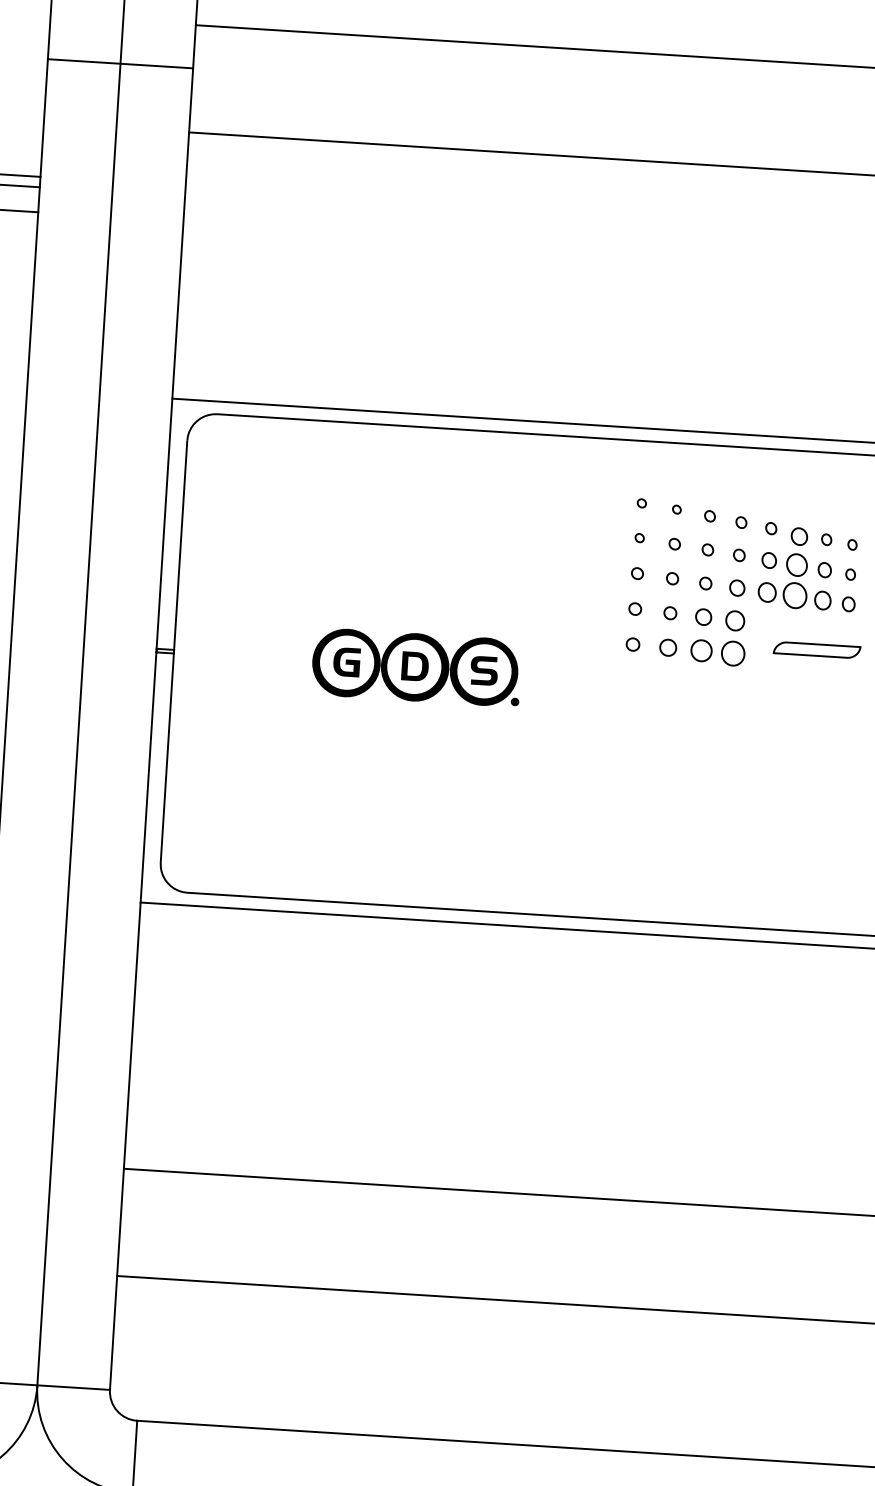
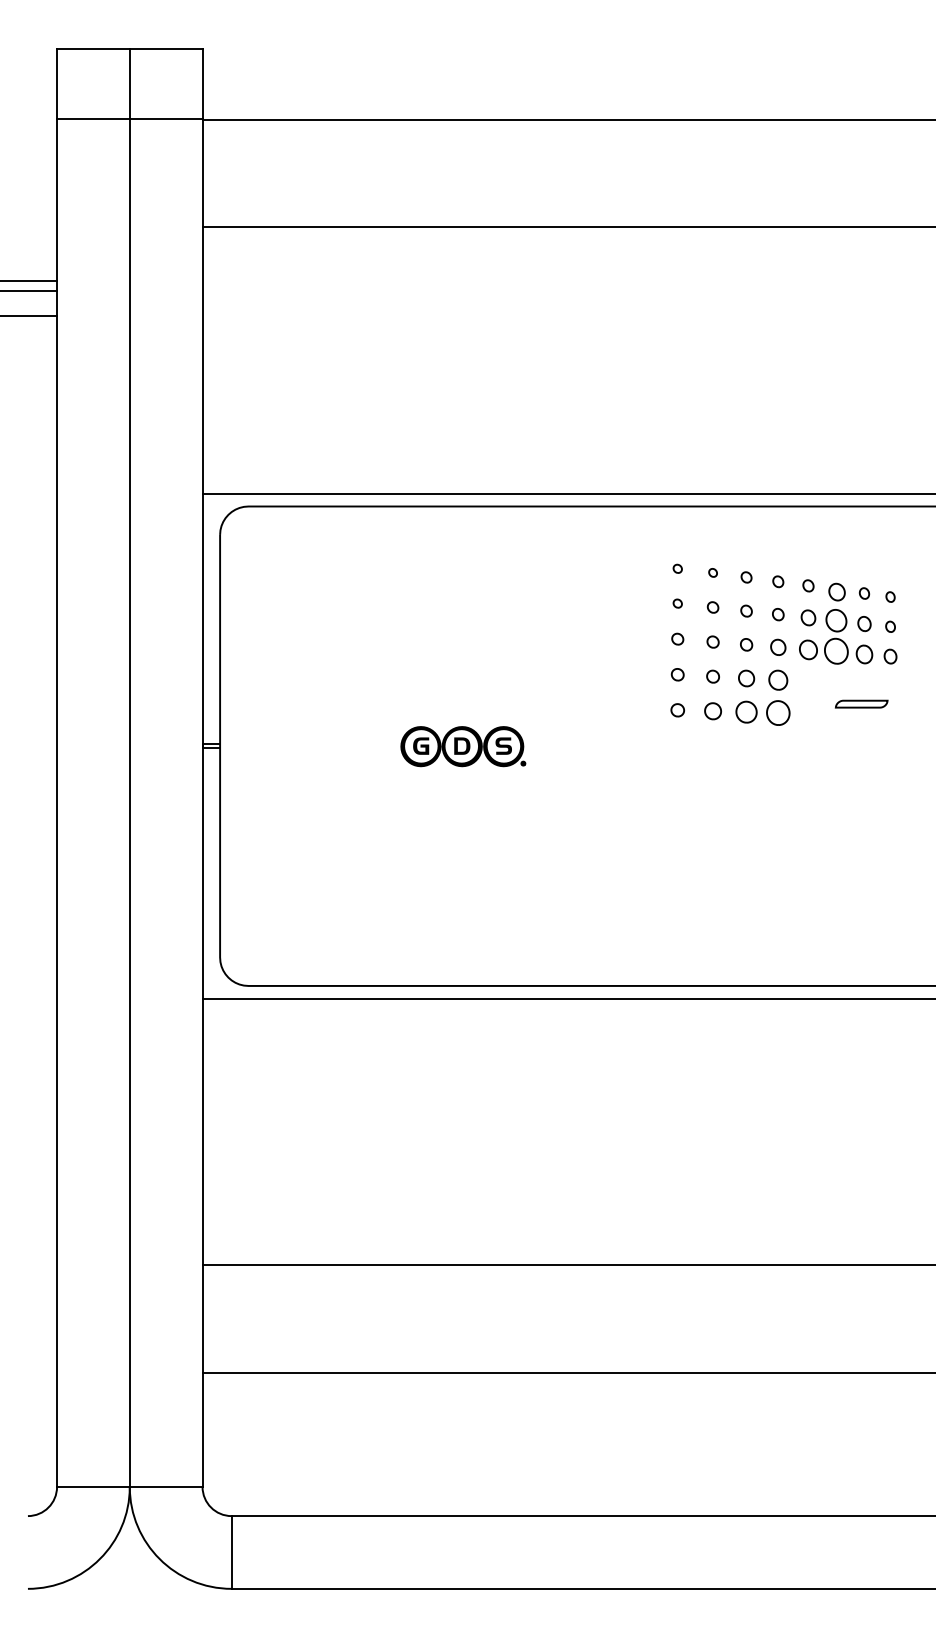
line: (120, 63) -> (129, 118), moved
part: (816, 649) -> (861, 703), size x0.6
part: (415, 667) -> (462, 746), size x0.6

